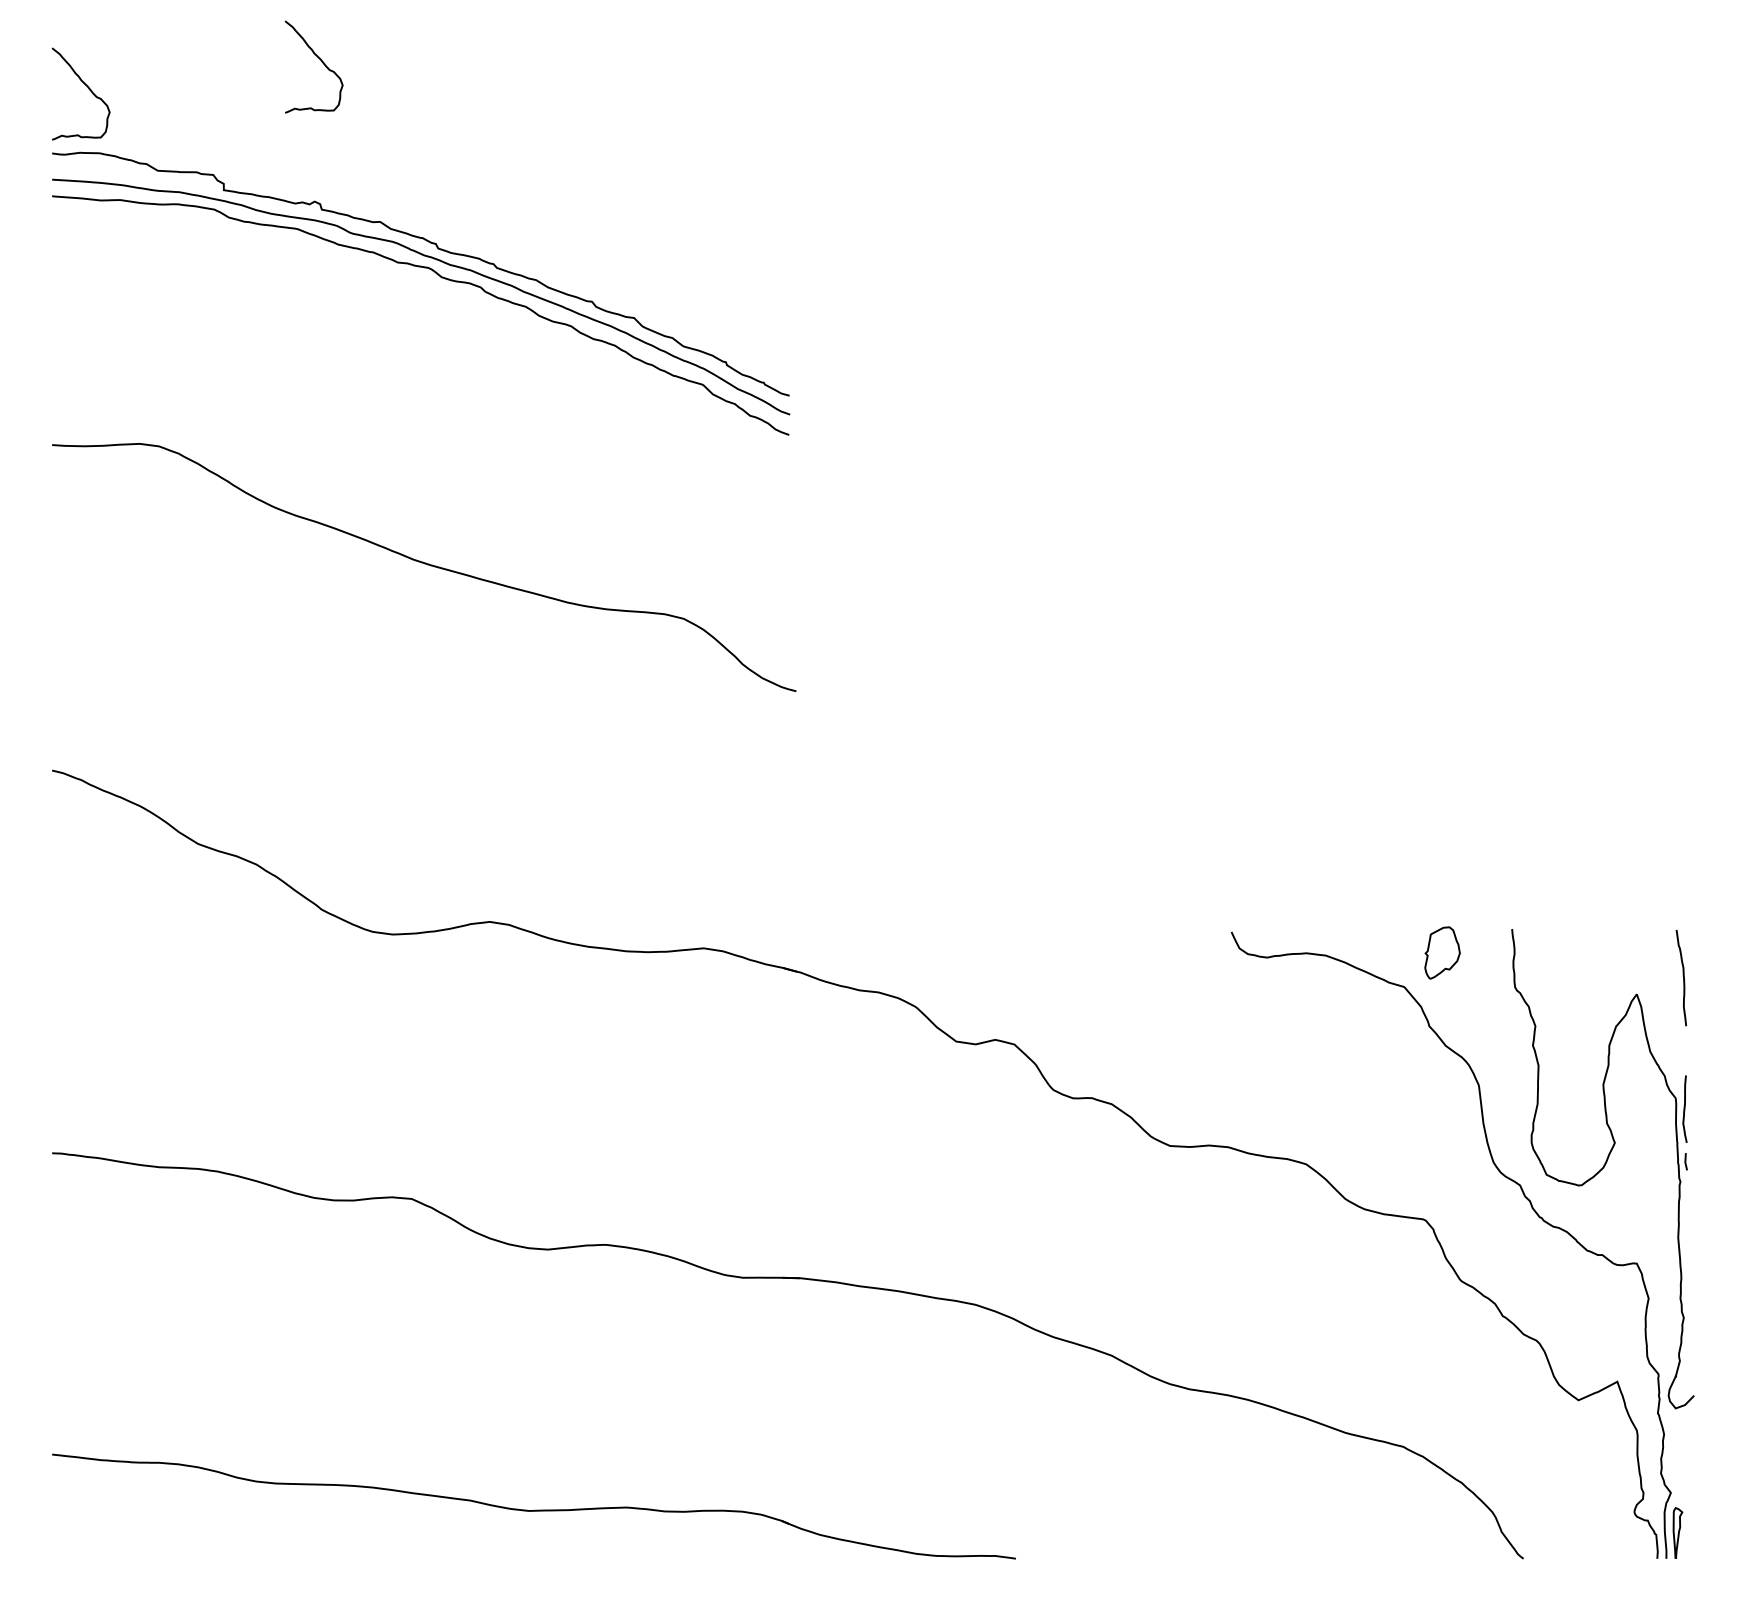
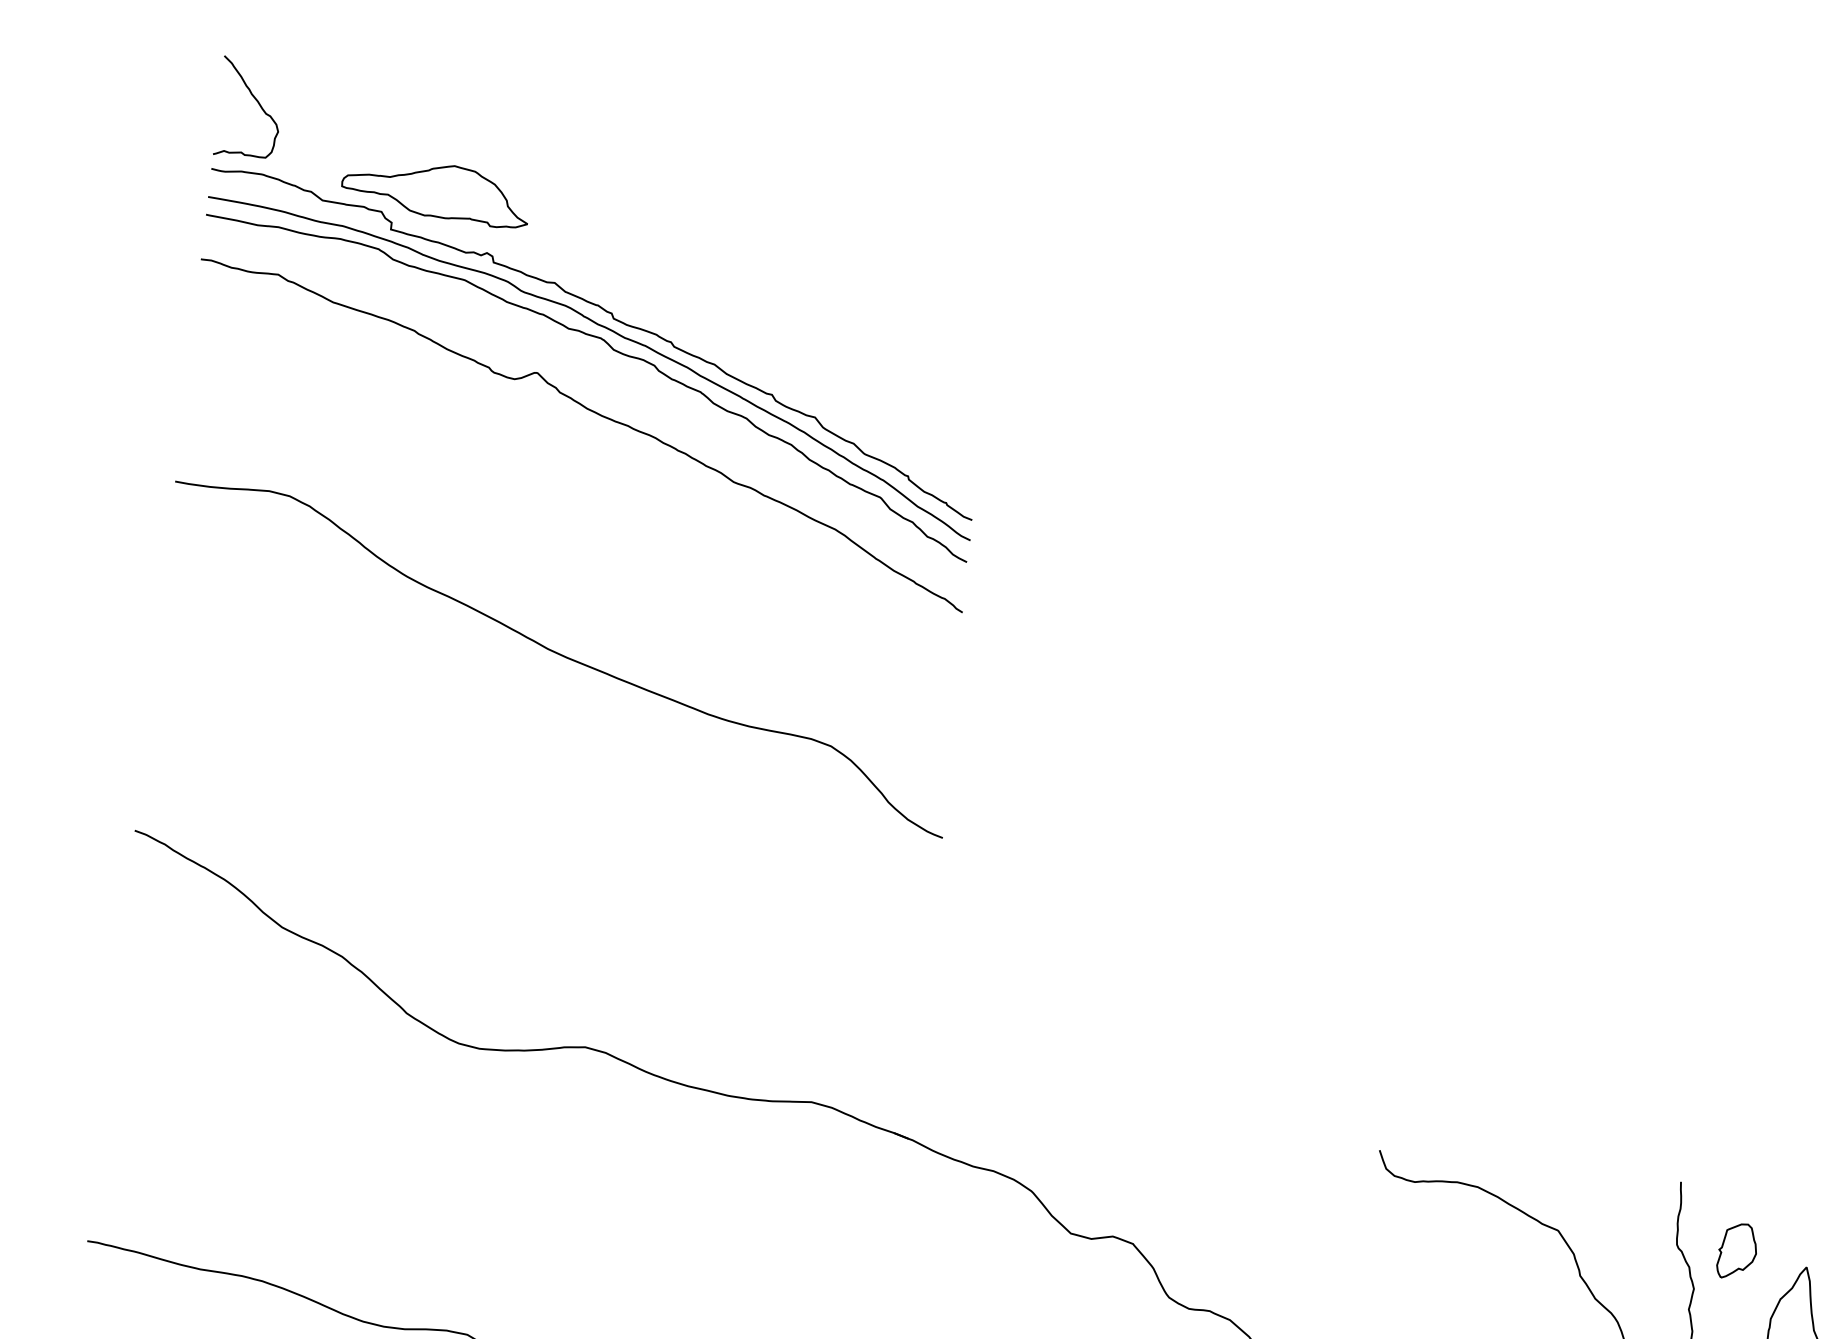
curve: (321, 62) -> (511, 104), removed
part: (261, 150) -> (436, 191), added
curve: (429, 337) -> (593, 413), added
part: (1442, 952) -> (1737, 1250), moved

